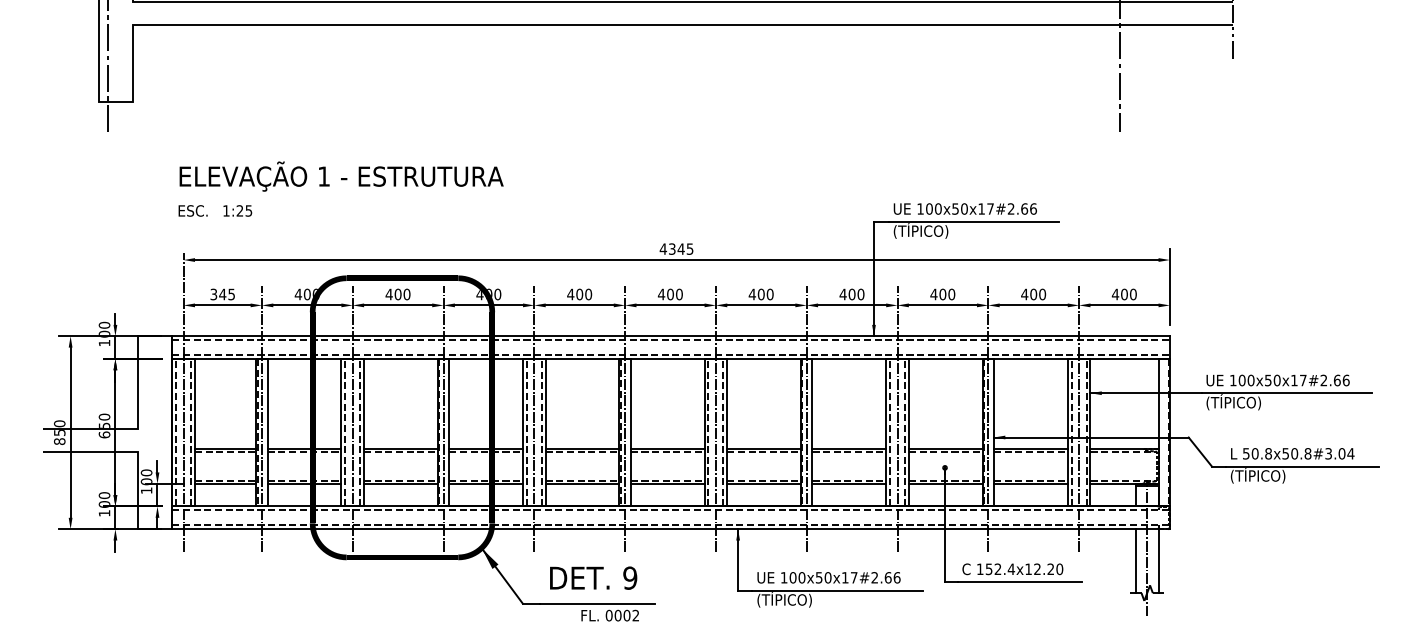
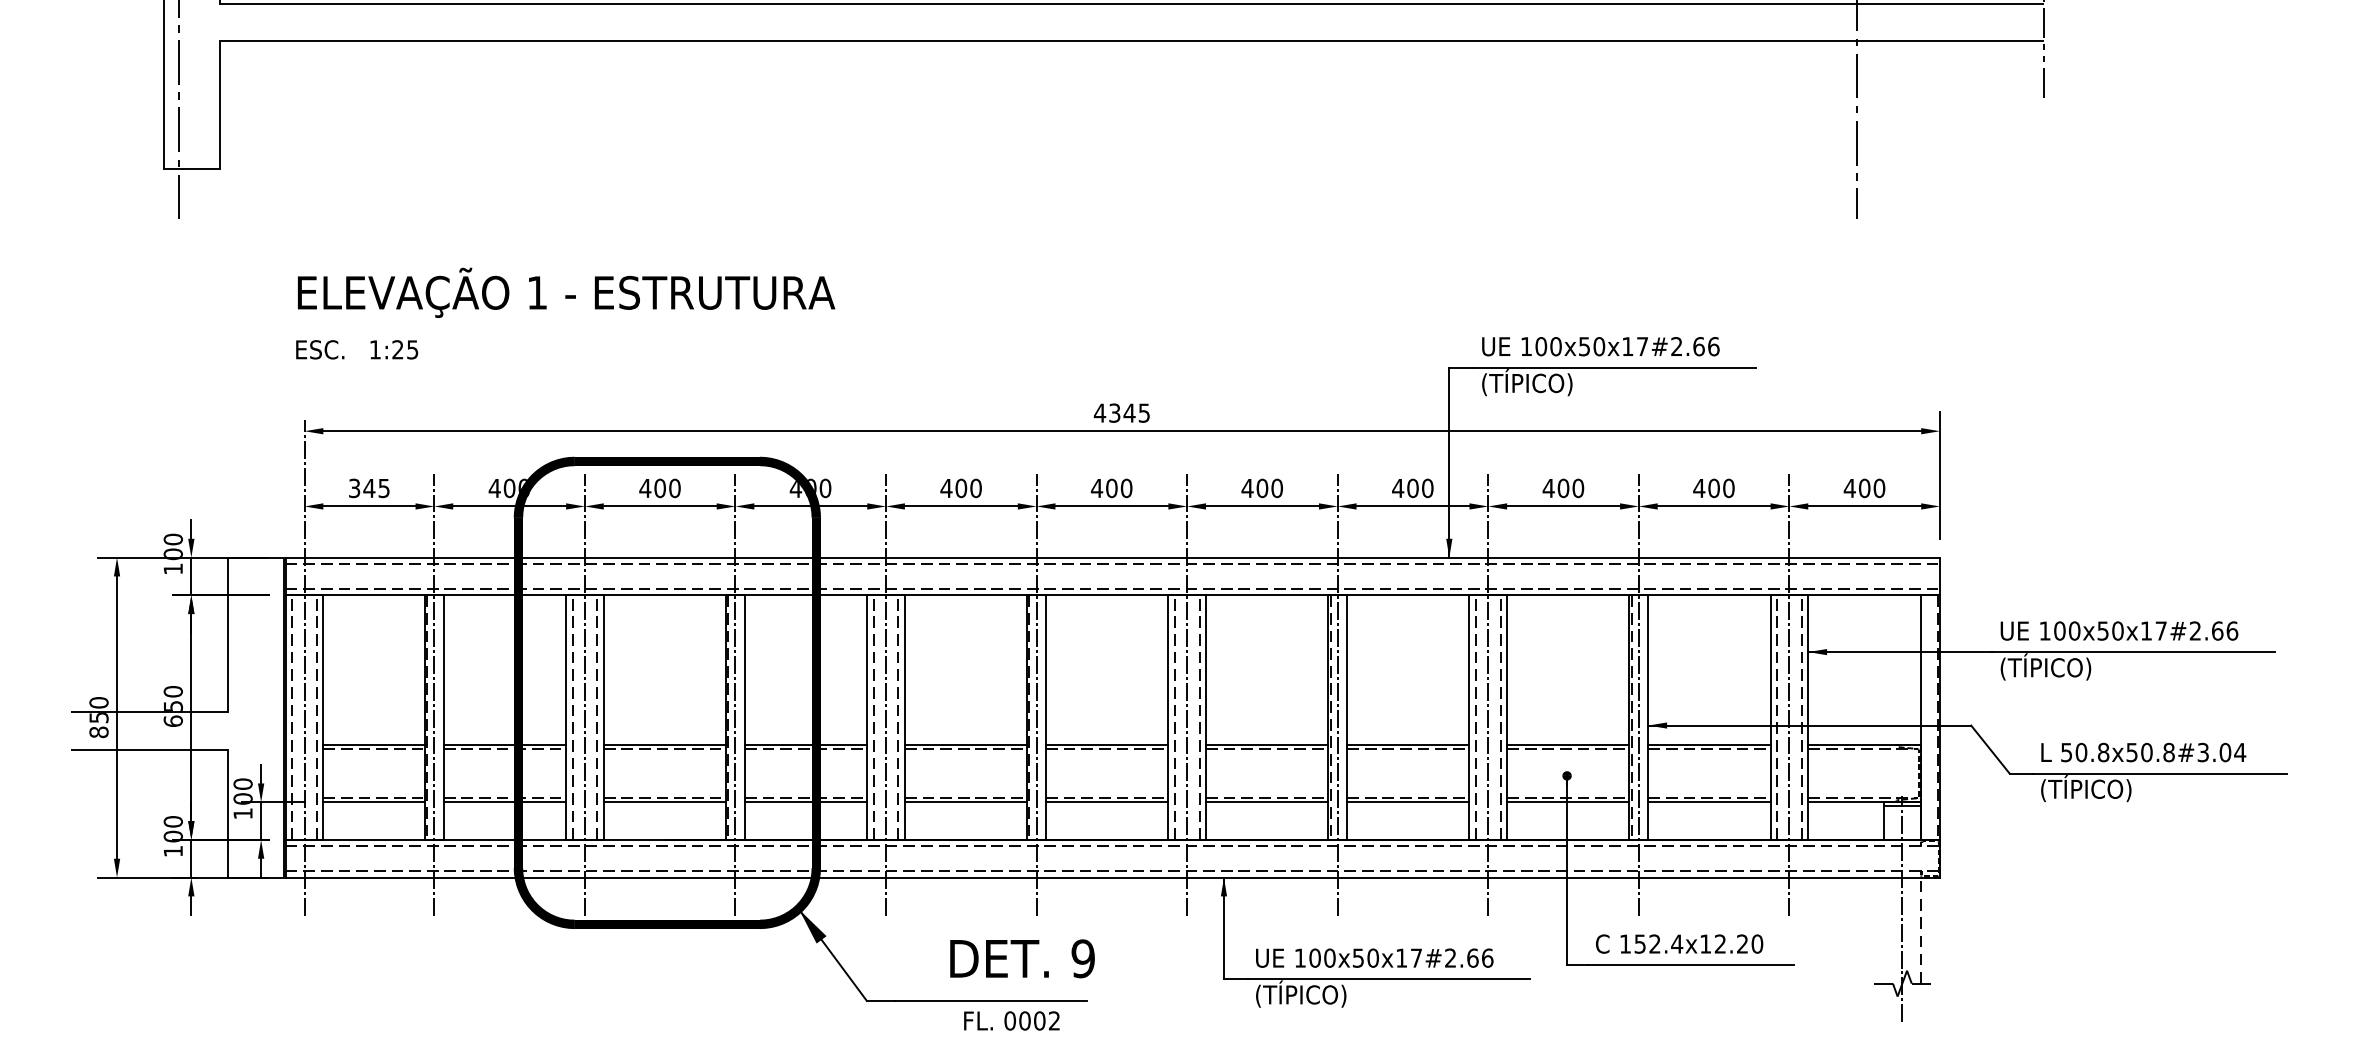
line: (1135, 561) -> (1882, 931), removed
line: (1158, 561) -> (1921, 931), solid -> dashed
text: (593, 577) -> (1022, 957), moved

